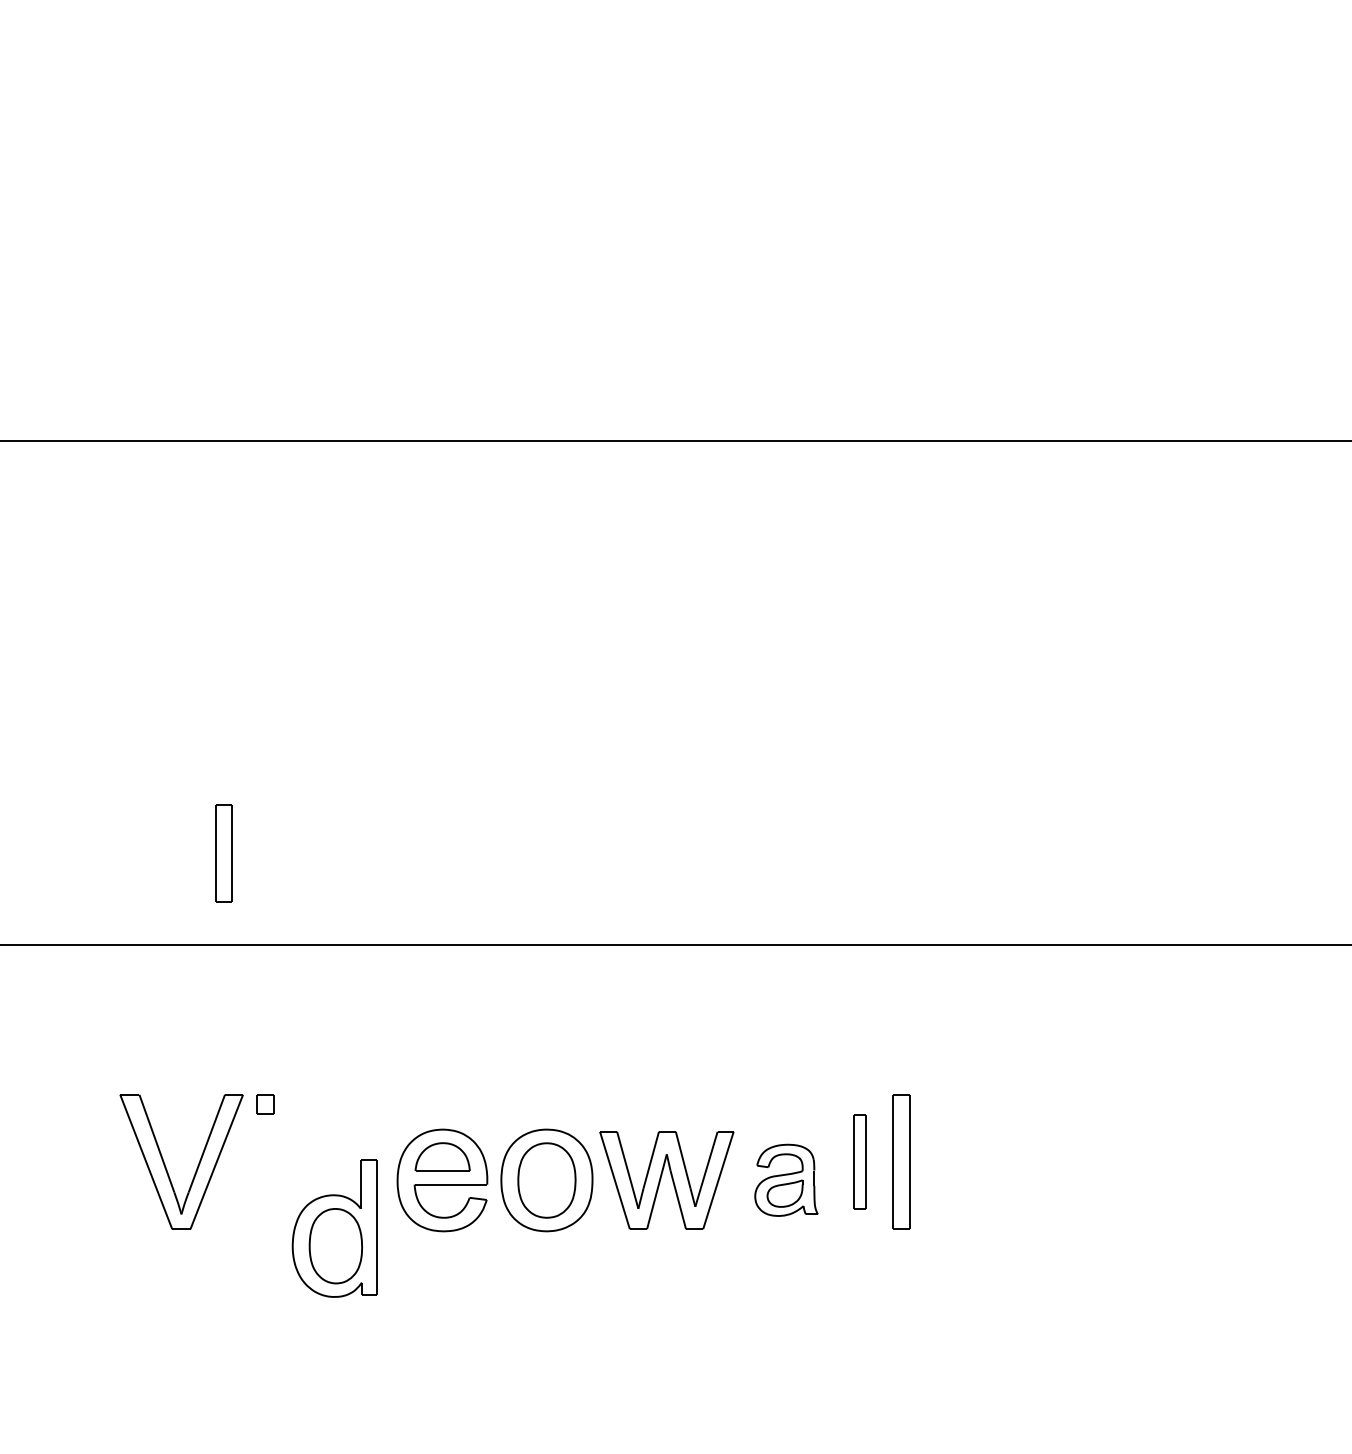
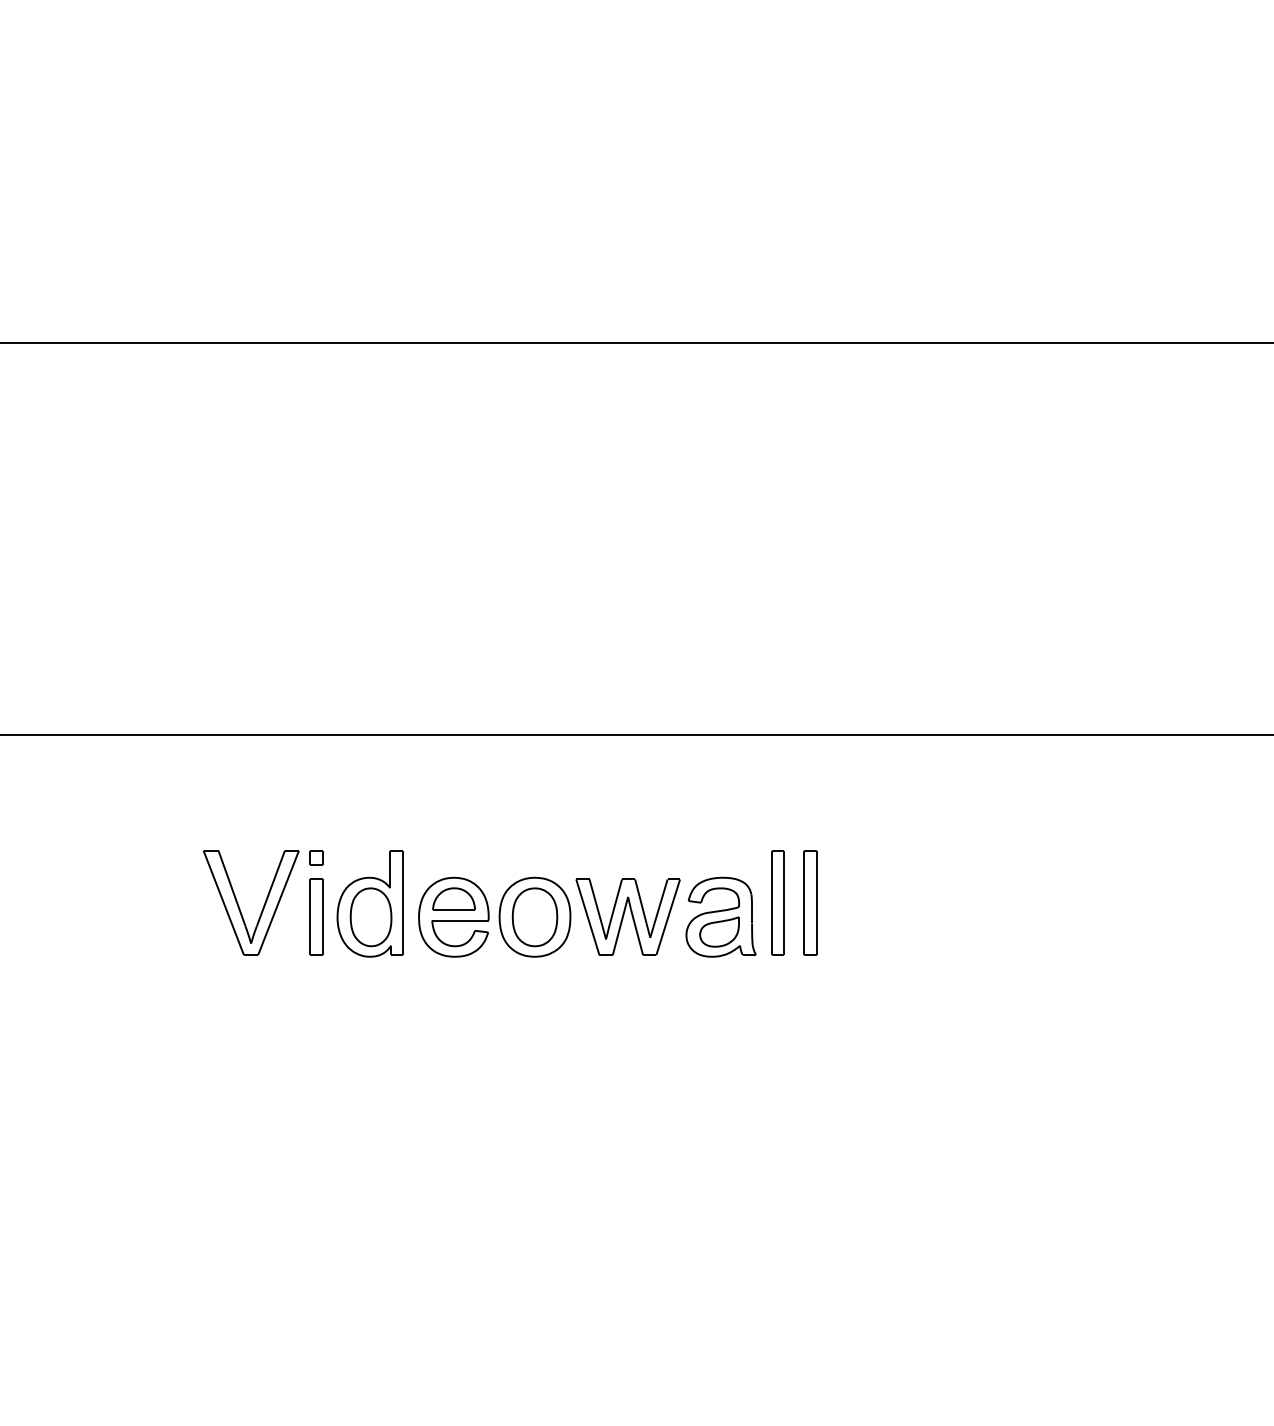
part: (224, 852) -> (316, 916), moved
part: (859, 1161) -> (777, 902), size x1.43
part: (785, 1179) -> (720, 916), size x1.43
part: (333, 1228) -> (369, 903), moved

